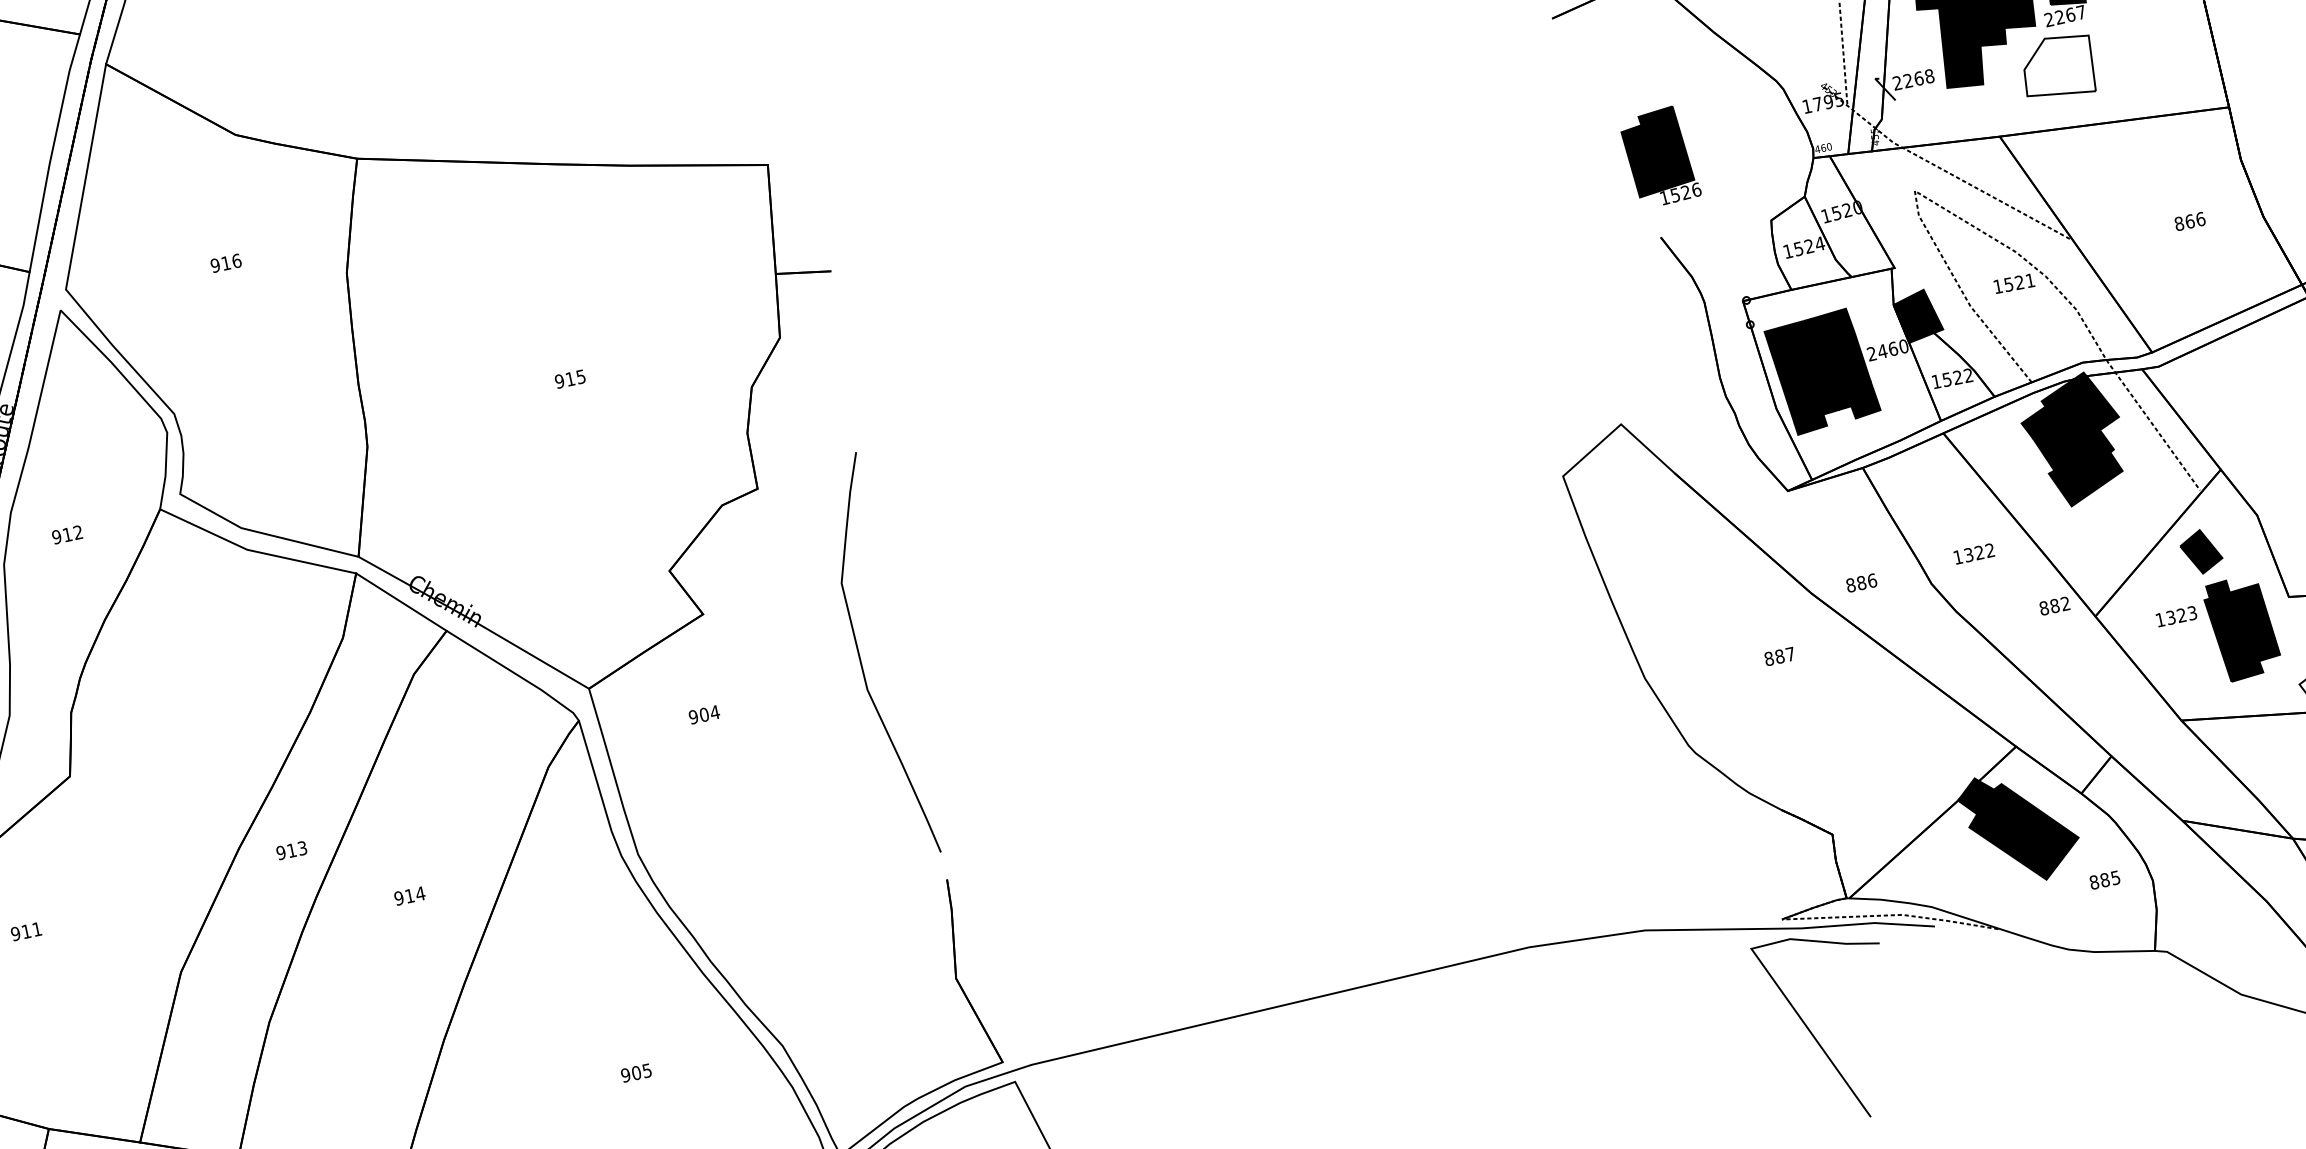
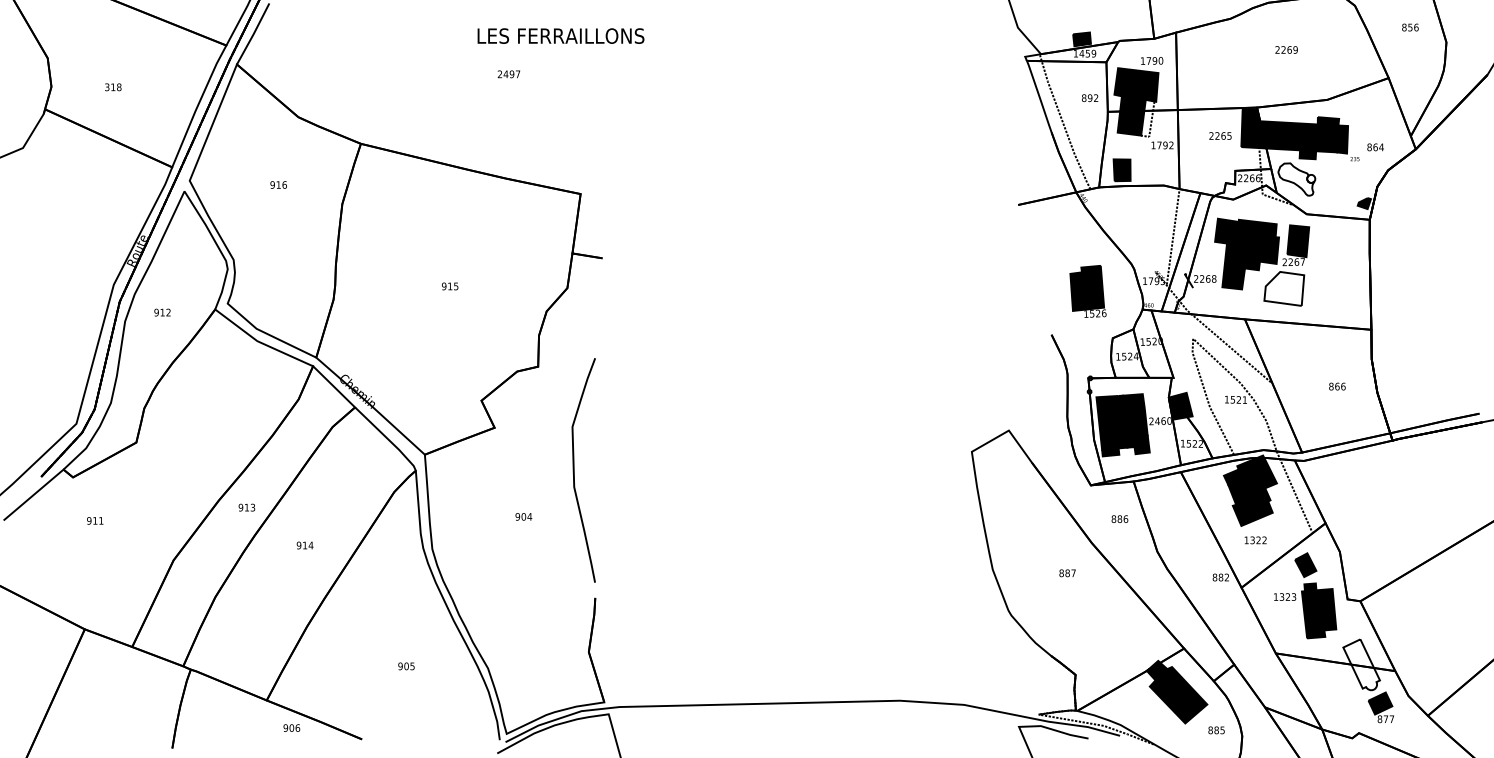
part: (1658, 157) -> (1087, 291), moved
text: (1973, 554) -> (1255, 540), moved
text: (1860, 582) -> (1119, 518), moved
text: (703, 714) -> (523, 516), moved

